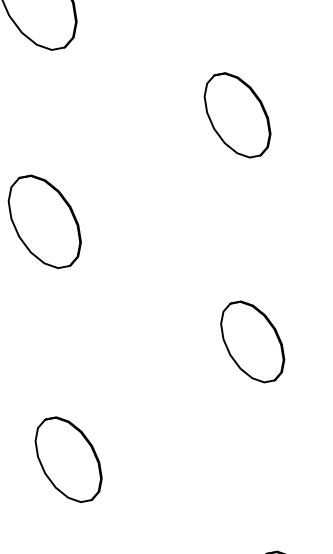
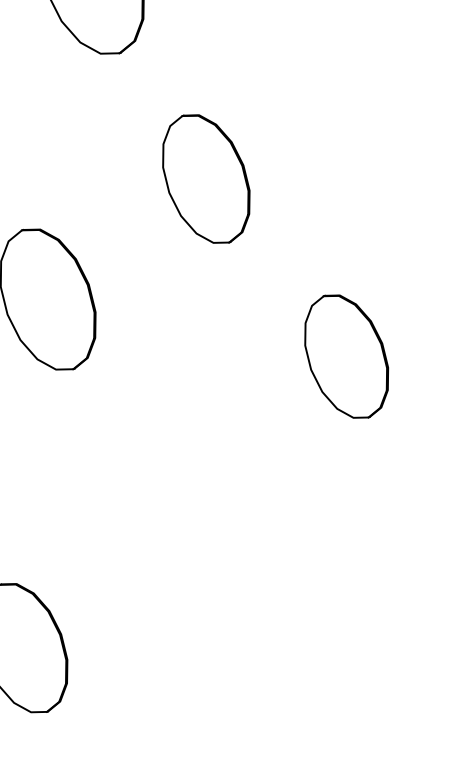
part: (237, 115) -> (206, 179), moved
part: (252, 341) -> (346, 355), moved

